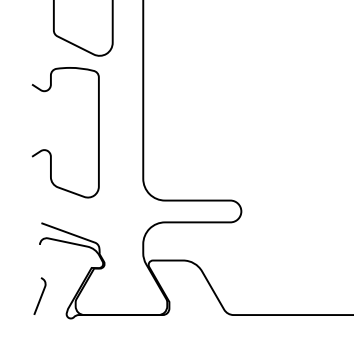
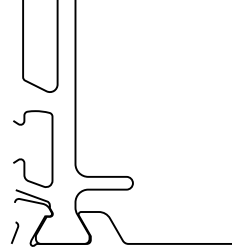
curve: (47, 148) -> (22, 158), moved

